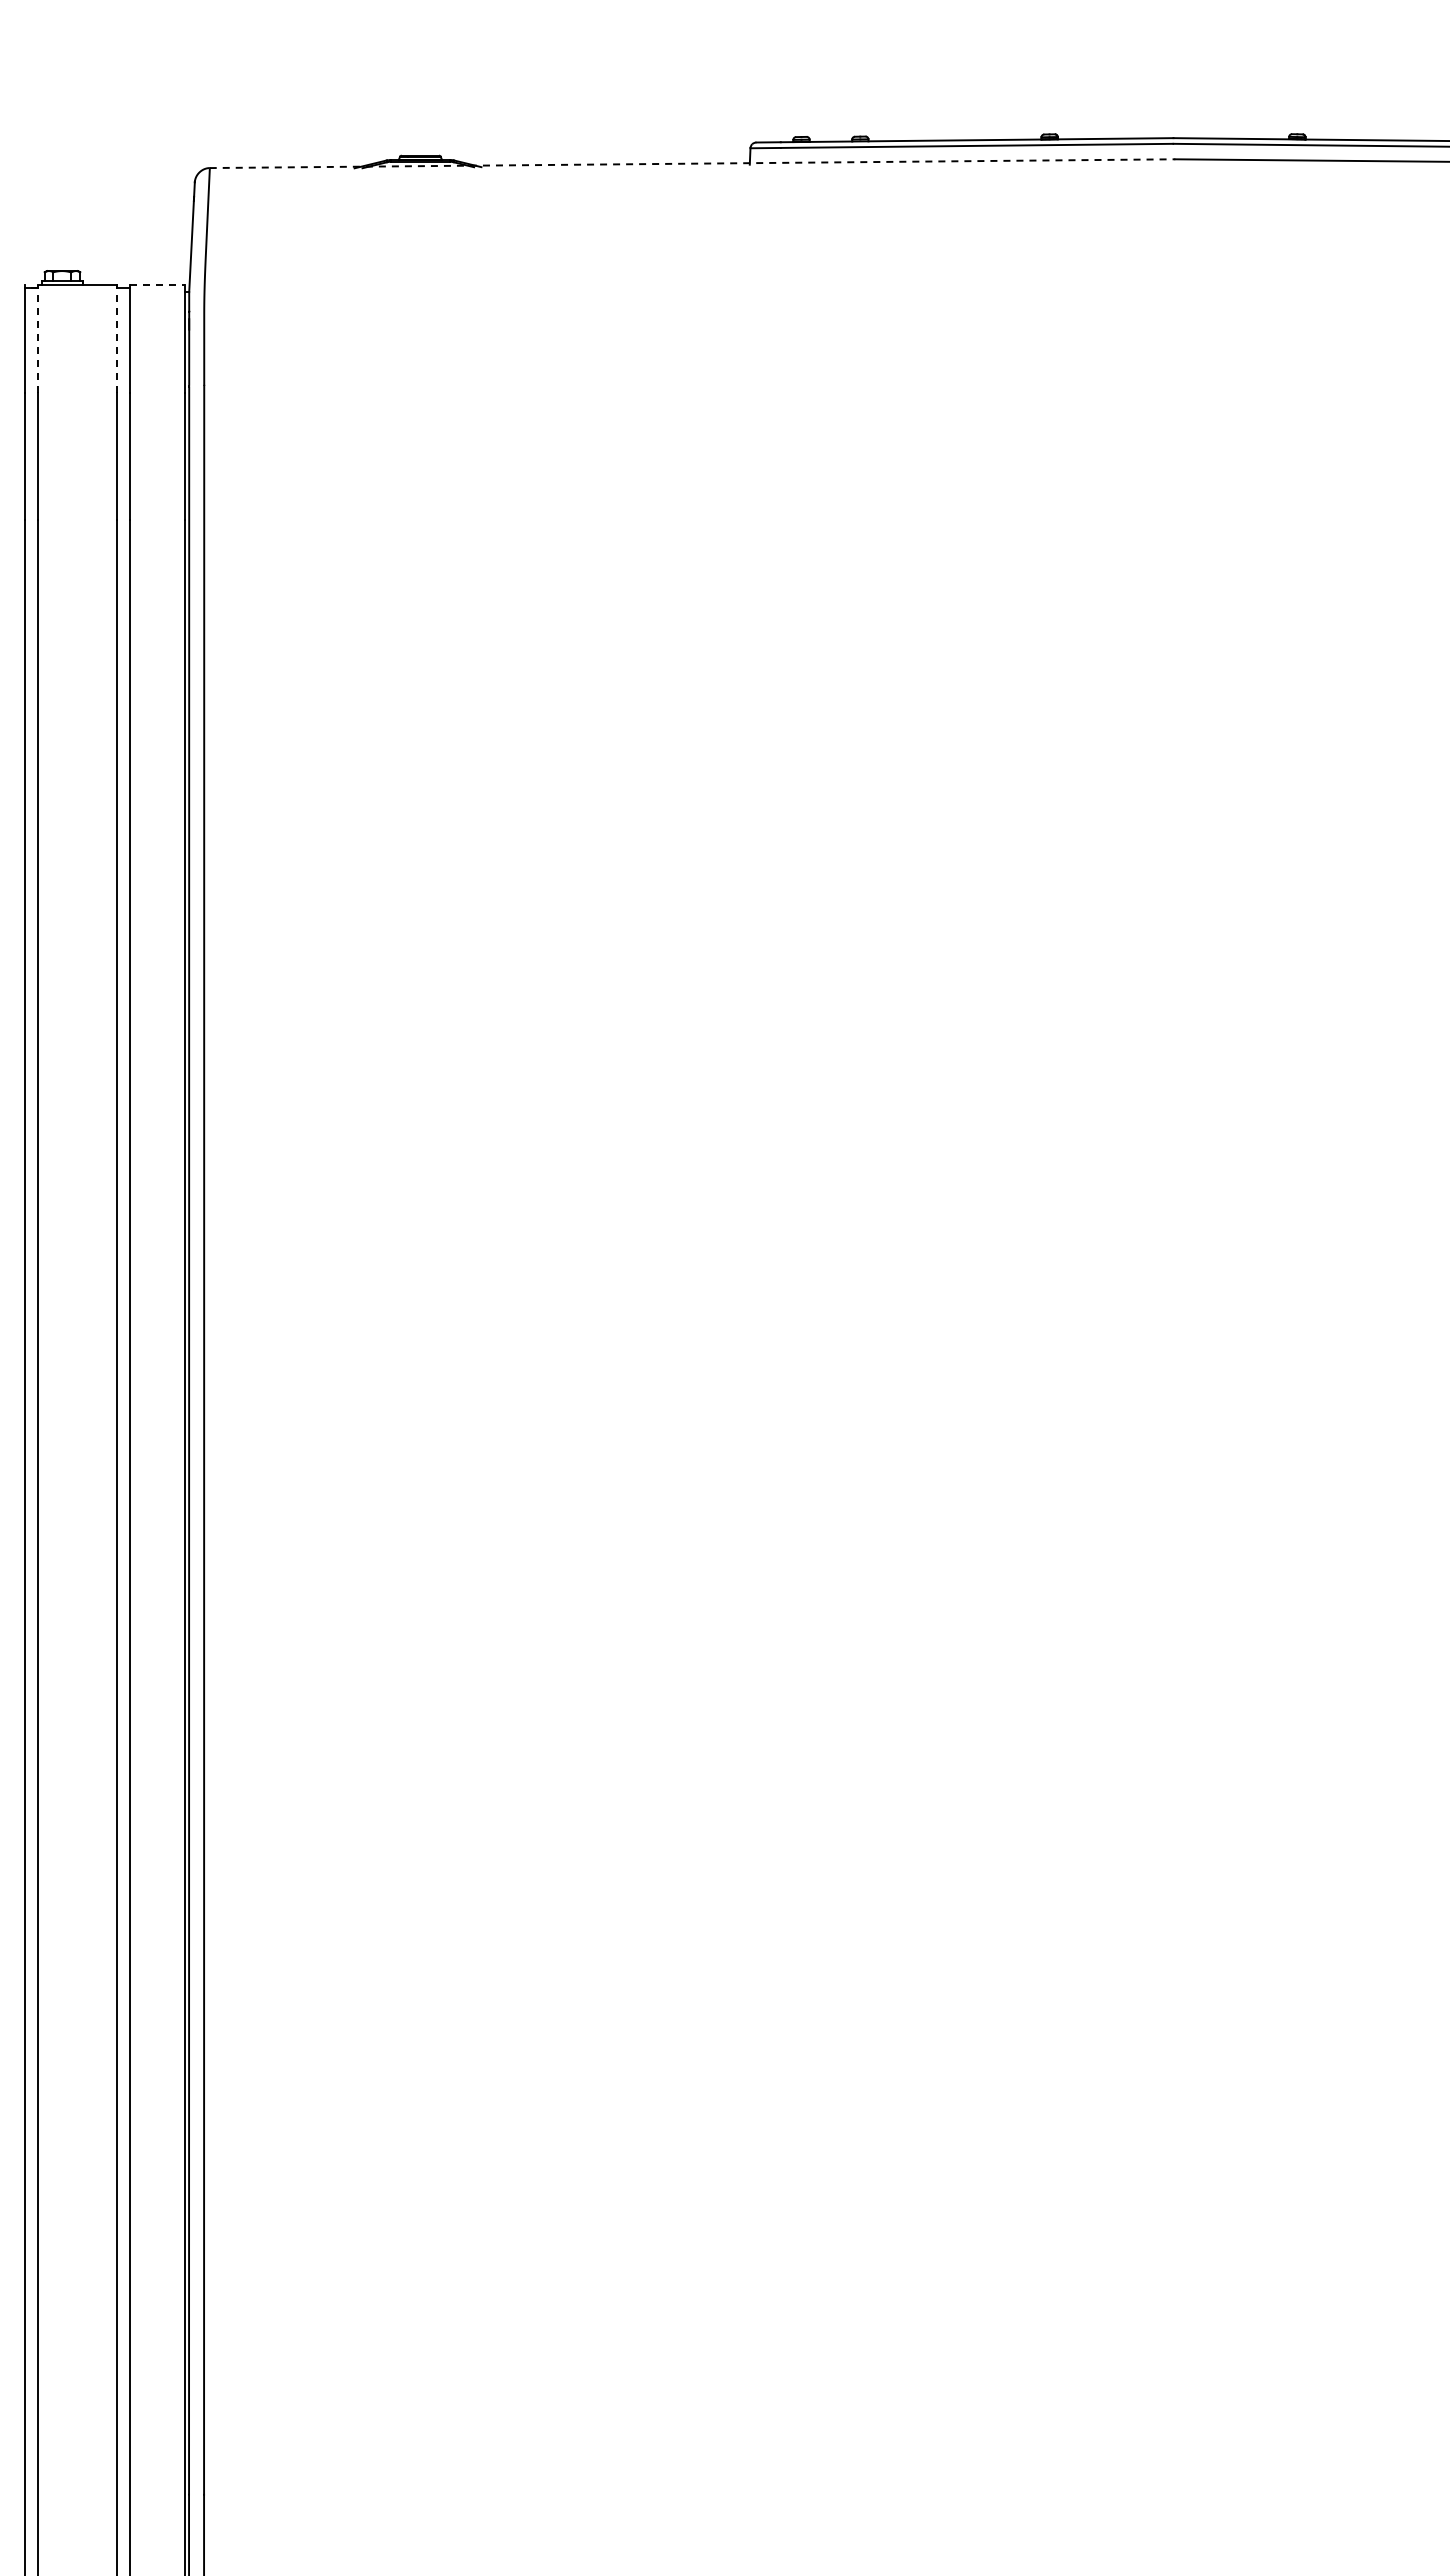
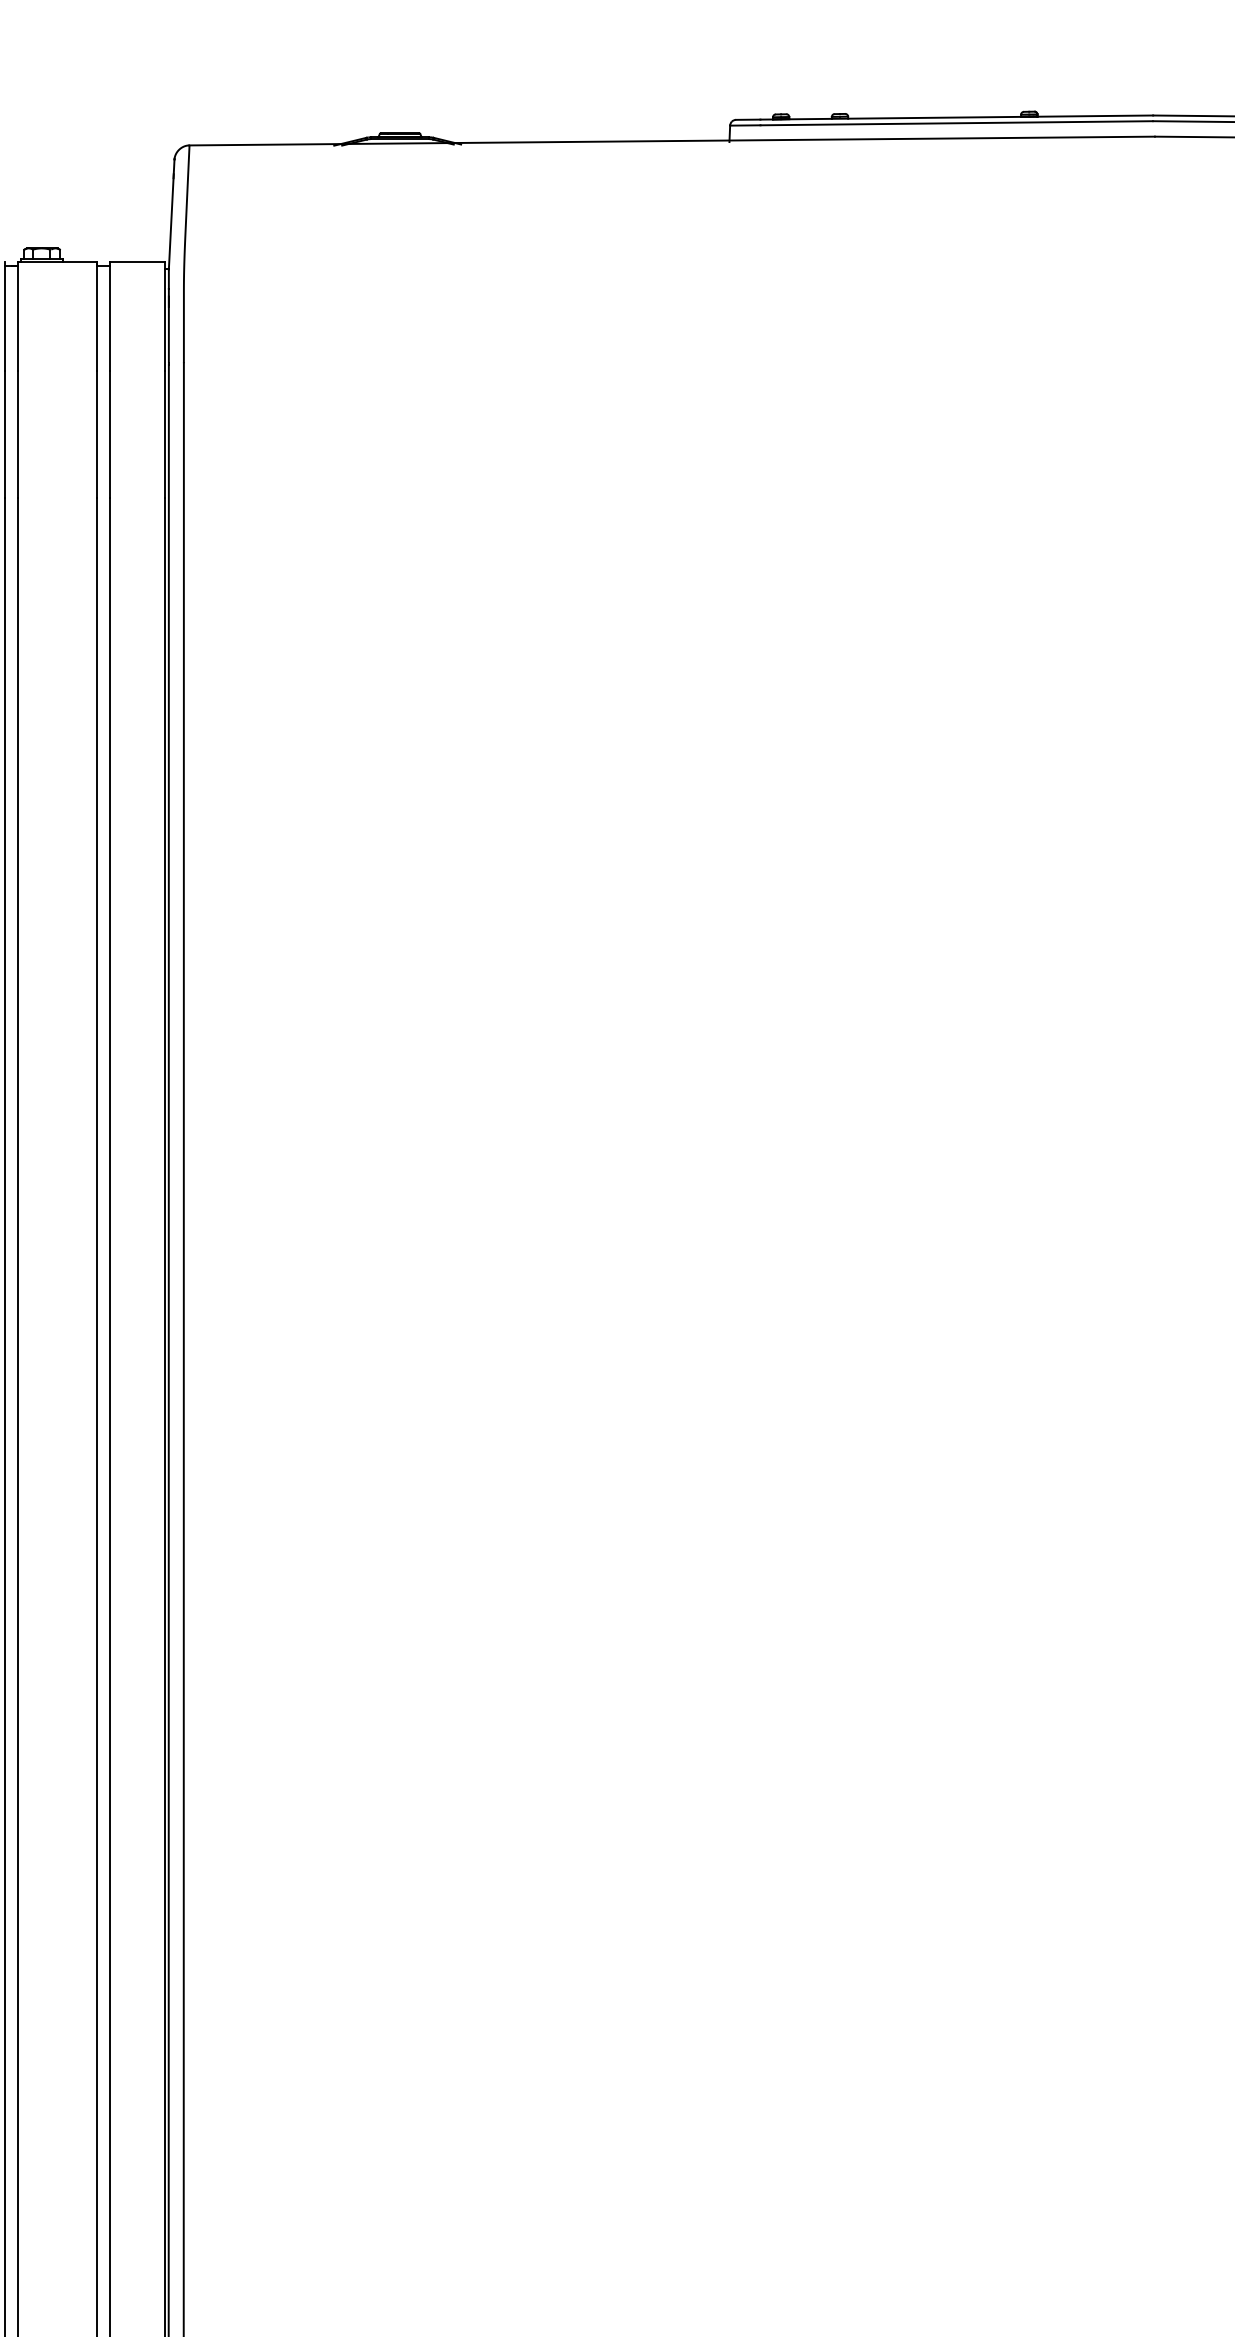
line: (692, 163) -> (672, 140), dashed -> solid
line: (157, 284) -> (137, 261), dashed -> solid
line: (38, 338) -> (18, 315), dashed -> solid
line: (117, 338) -> (97, 315), dashed -> solid

